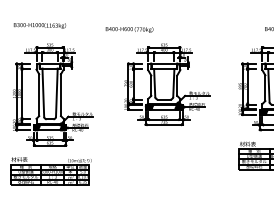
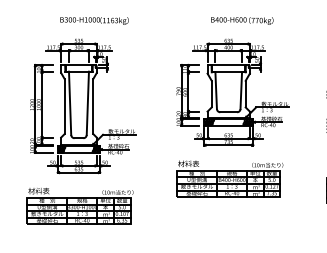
text: (39, 25) -> (93, 20), moved
text: (129, 29) -> (242, 20), moved
part: (164, 150) -> (229, 179), added

